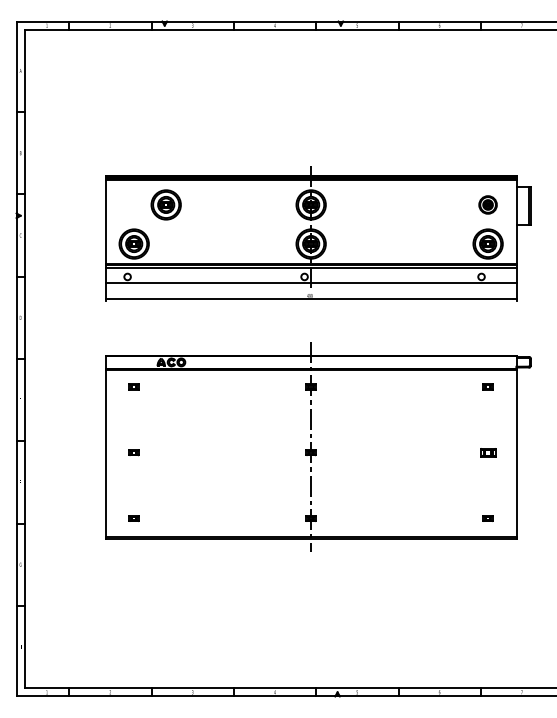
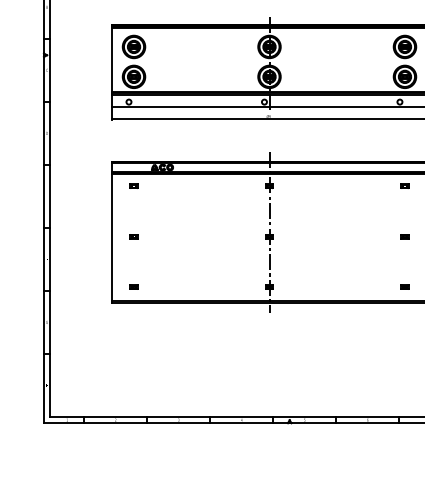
part: (165, 204) -> (133, 46), moved
part: (487, 204) -> (404, 46), size x1.67
part: (487, 452) -> (404, 236), size x0.62

